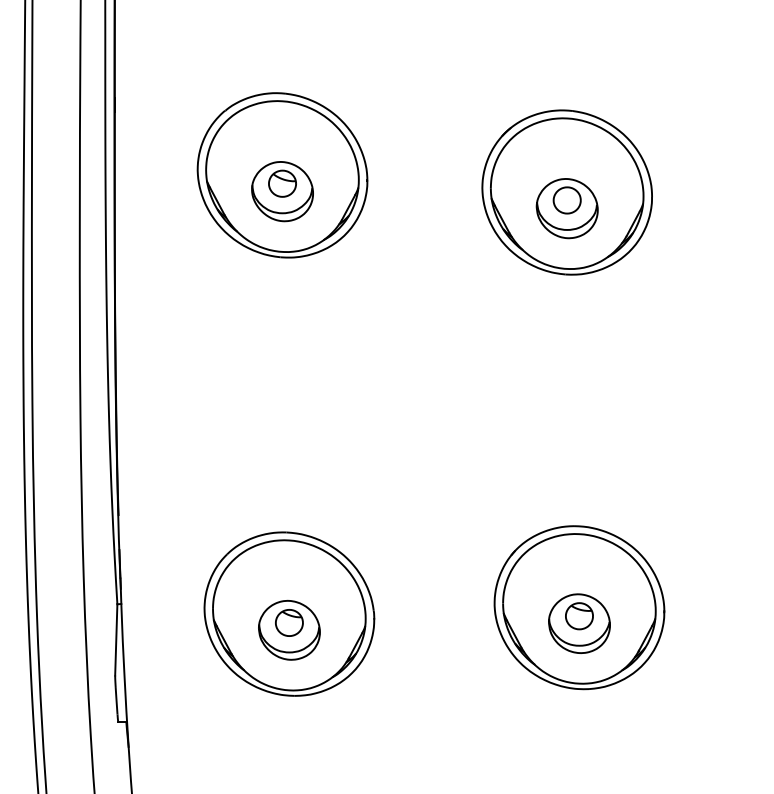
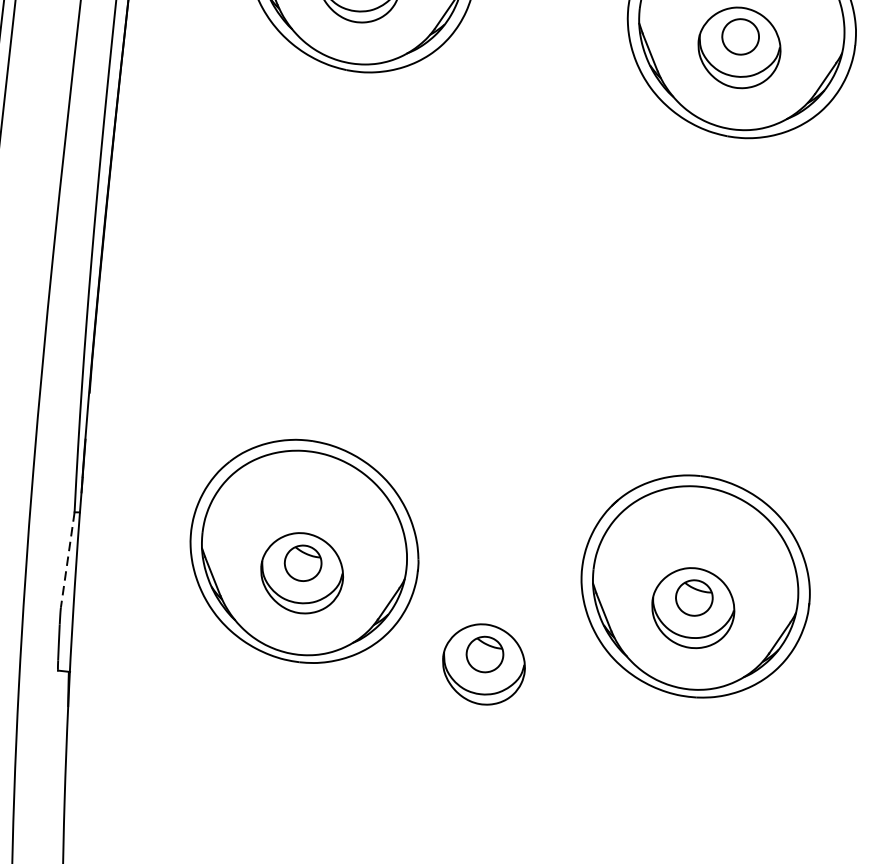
line: (116, 639) -> (68, 559), solid -> dashed
part: (430, 682) -> (483, 664), added

